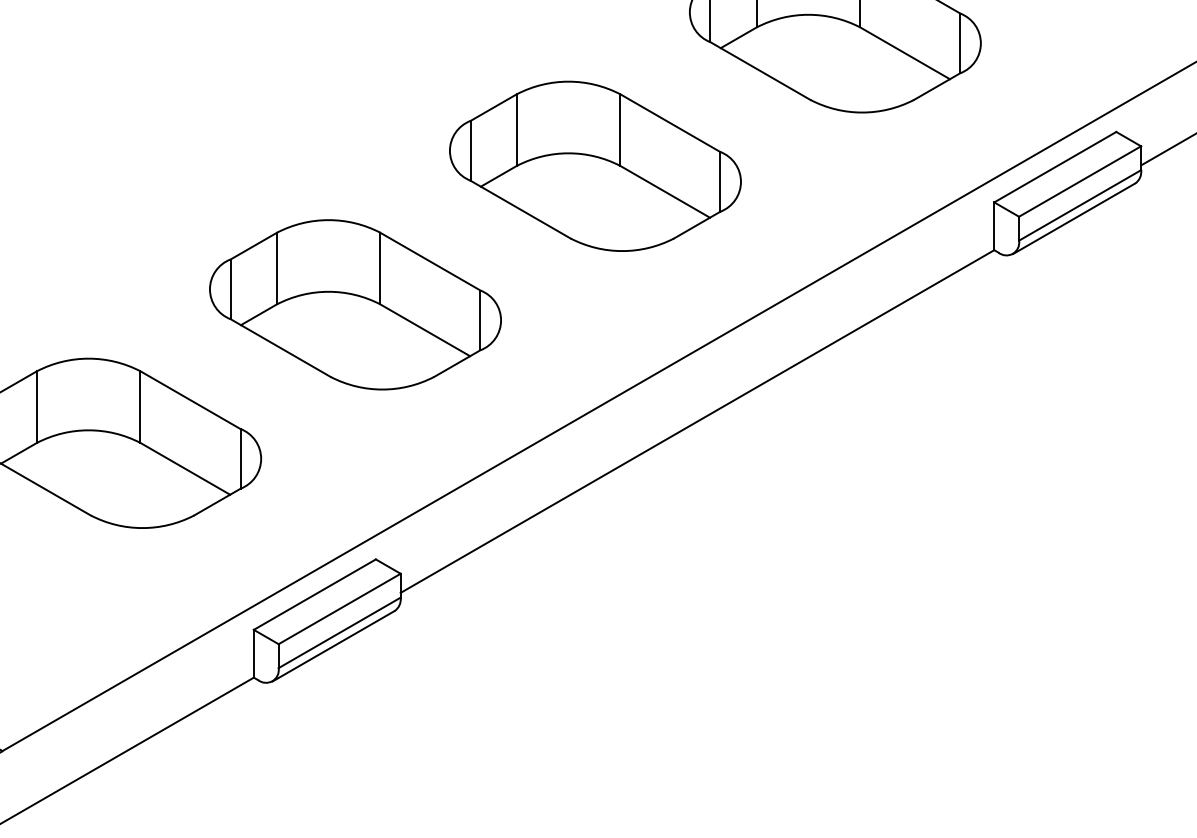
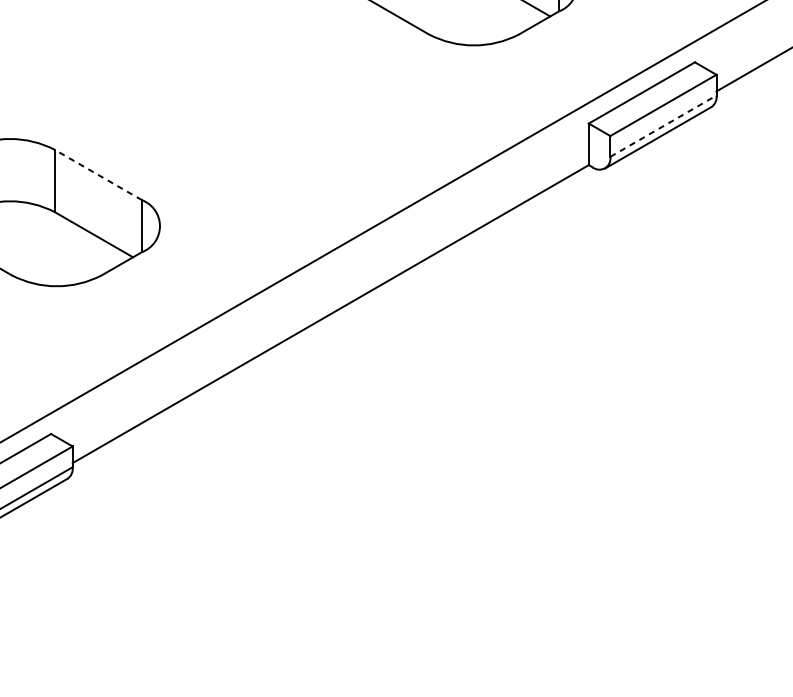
part: (595, 165) -> (242, 91), removed
line: (1080, 205) -> (663, 126), solid -> dashed
line: (430, 261) -> (98, 174), solid -> dashed

